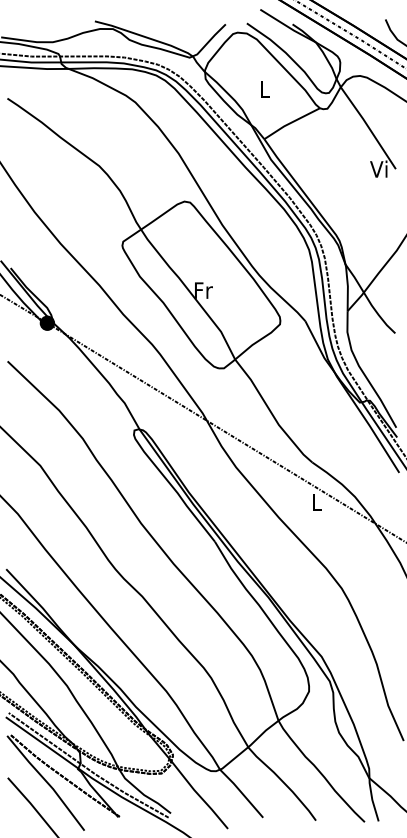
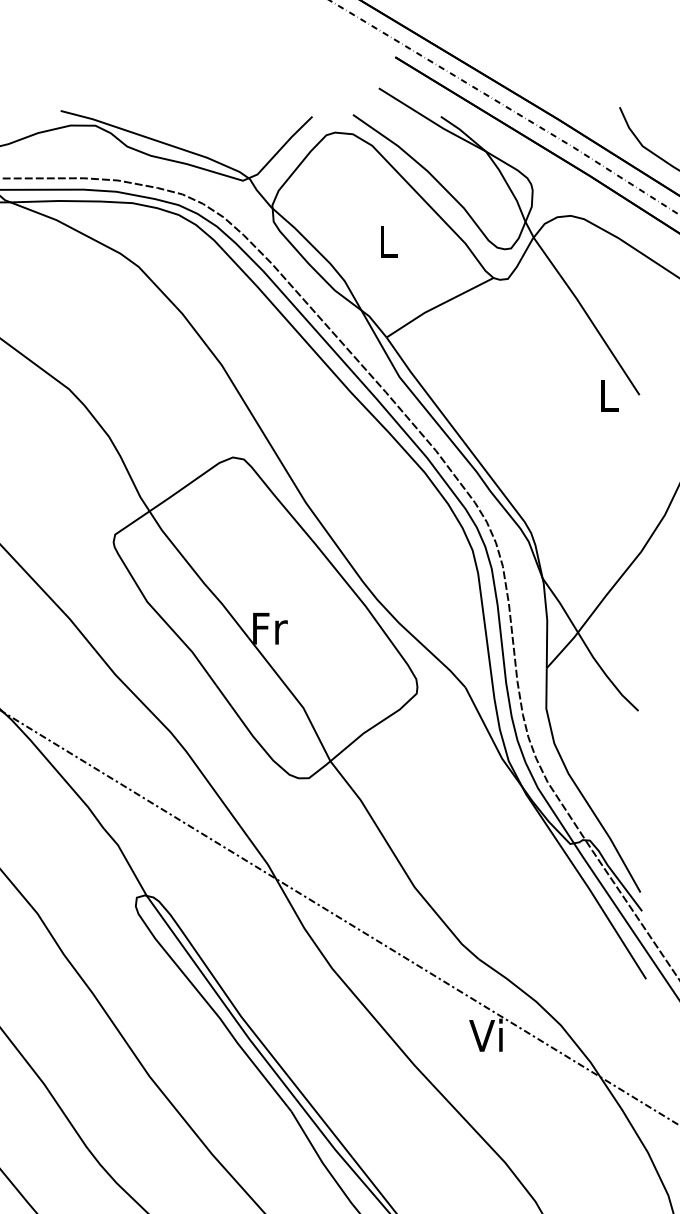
text: (378, 168) -> (606, 393), Vi -> L
text: (315, 501) -> (484, 1034), L -> Vi

